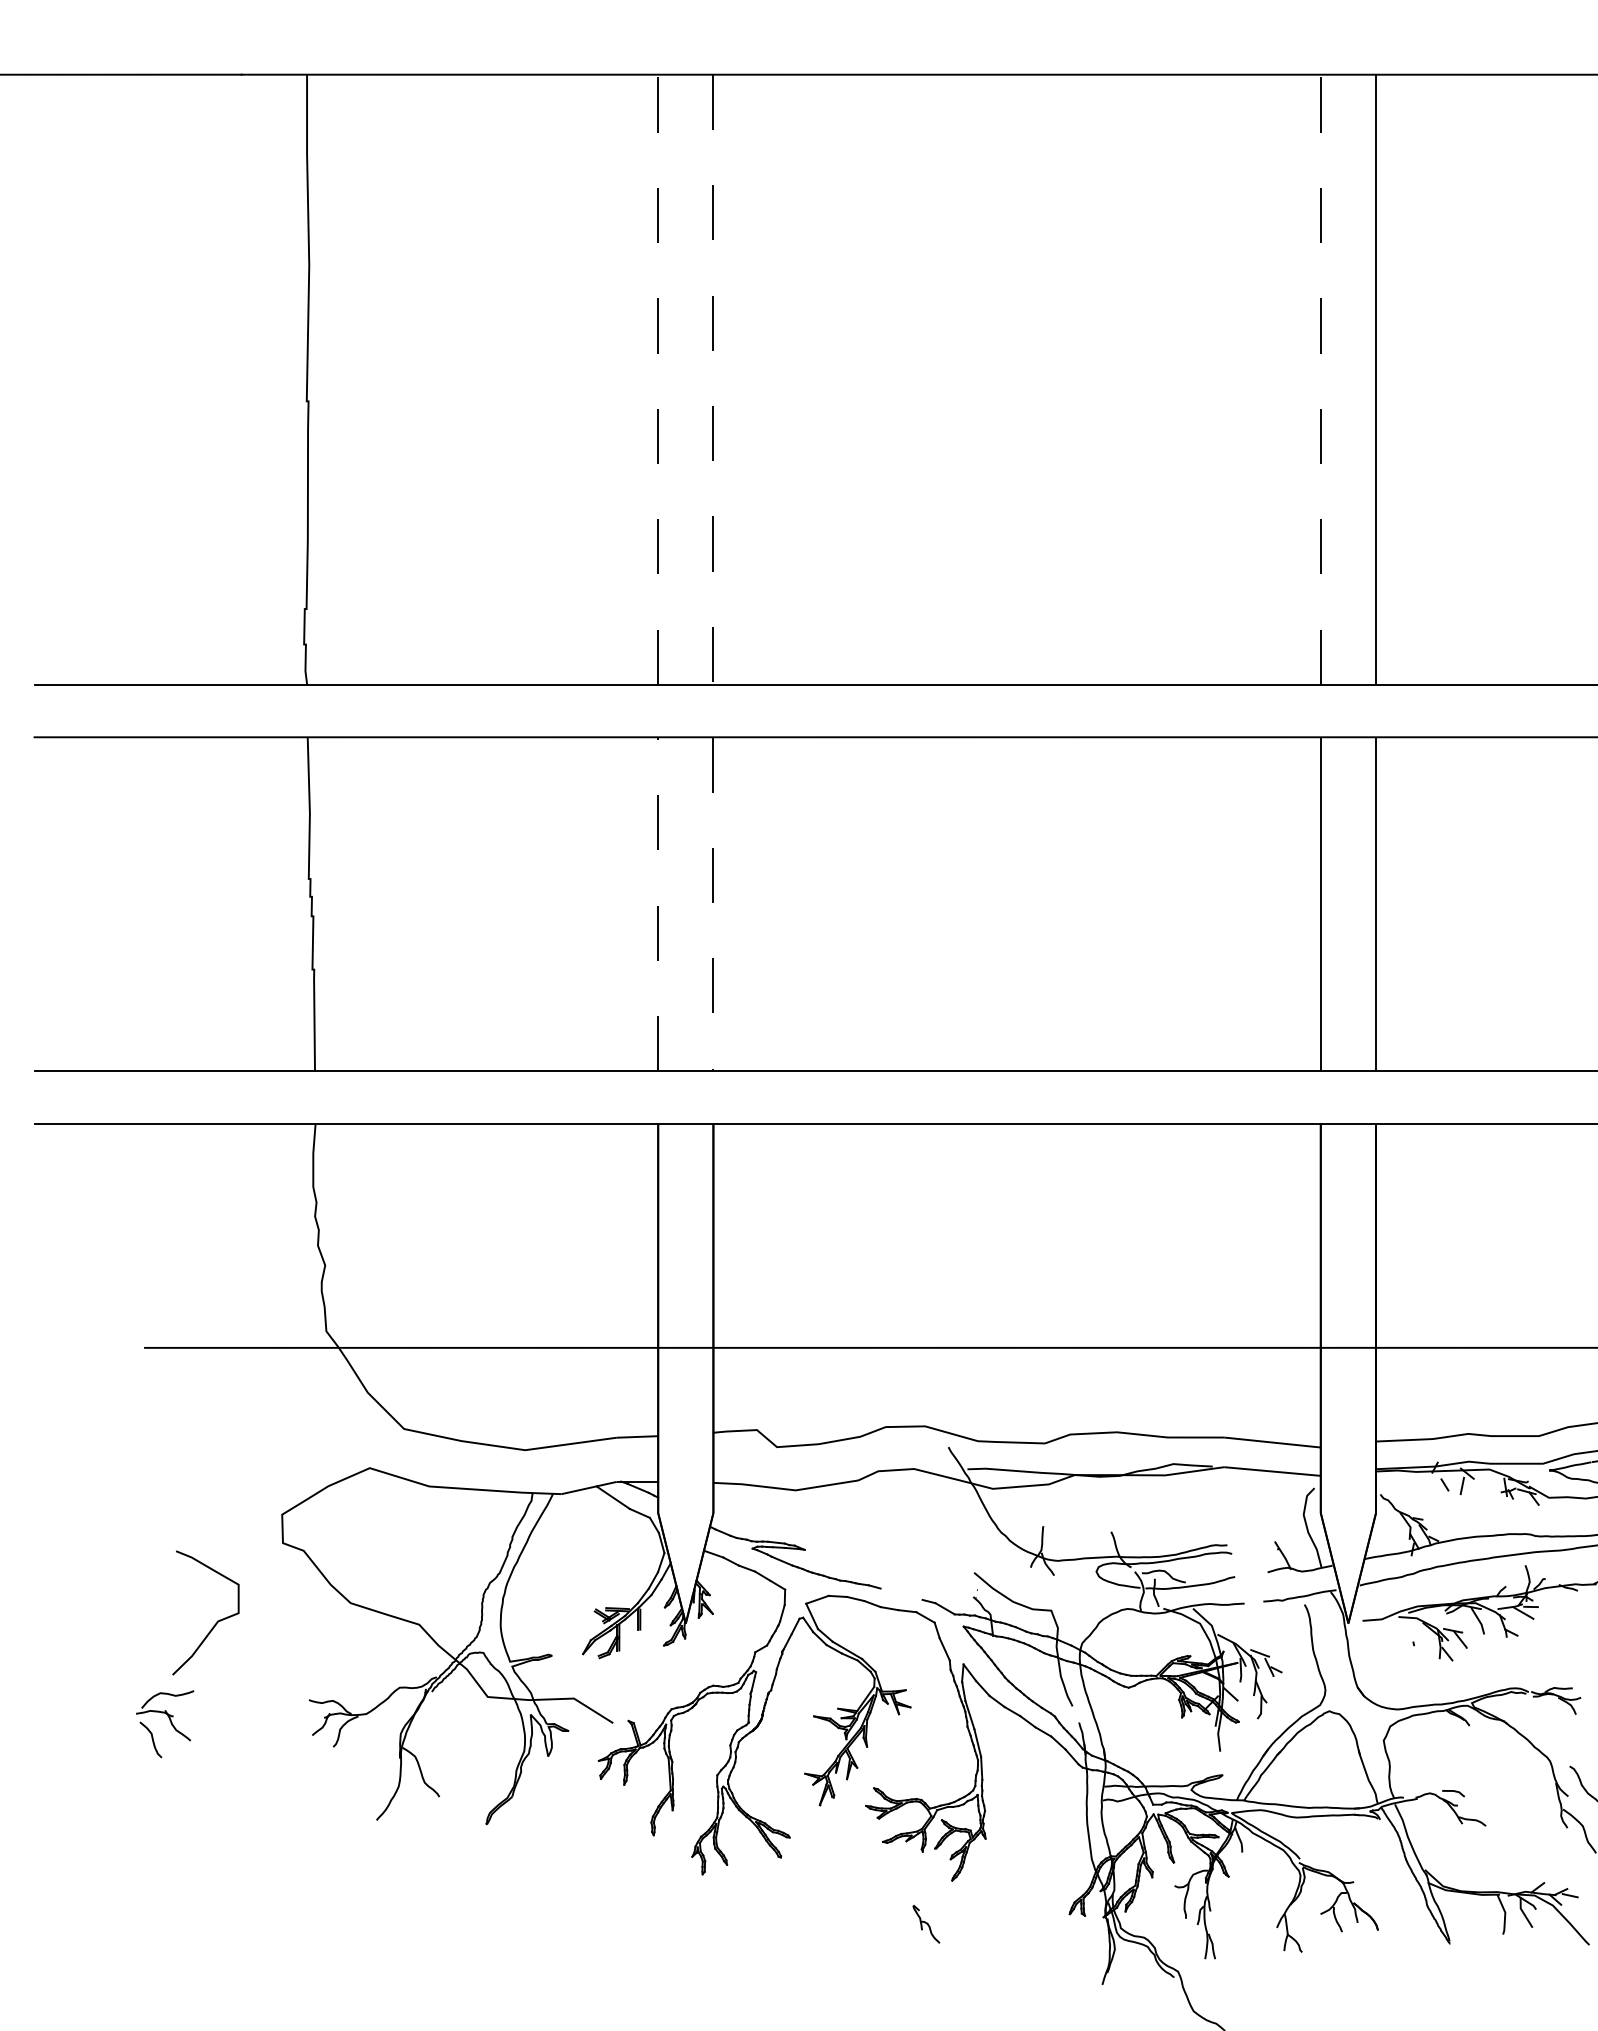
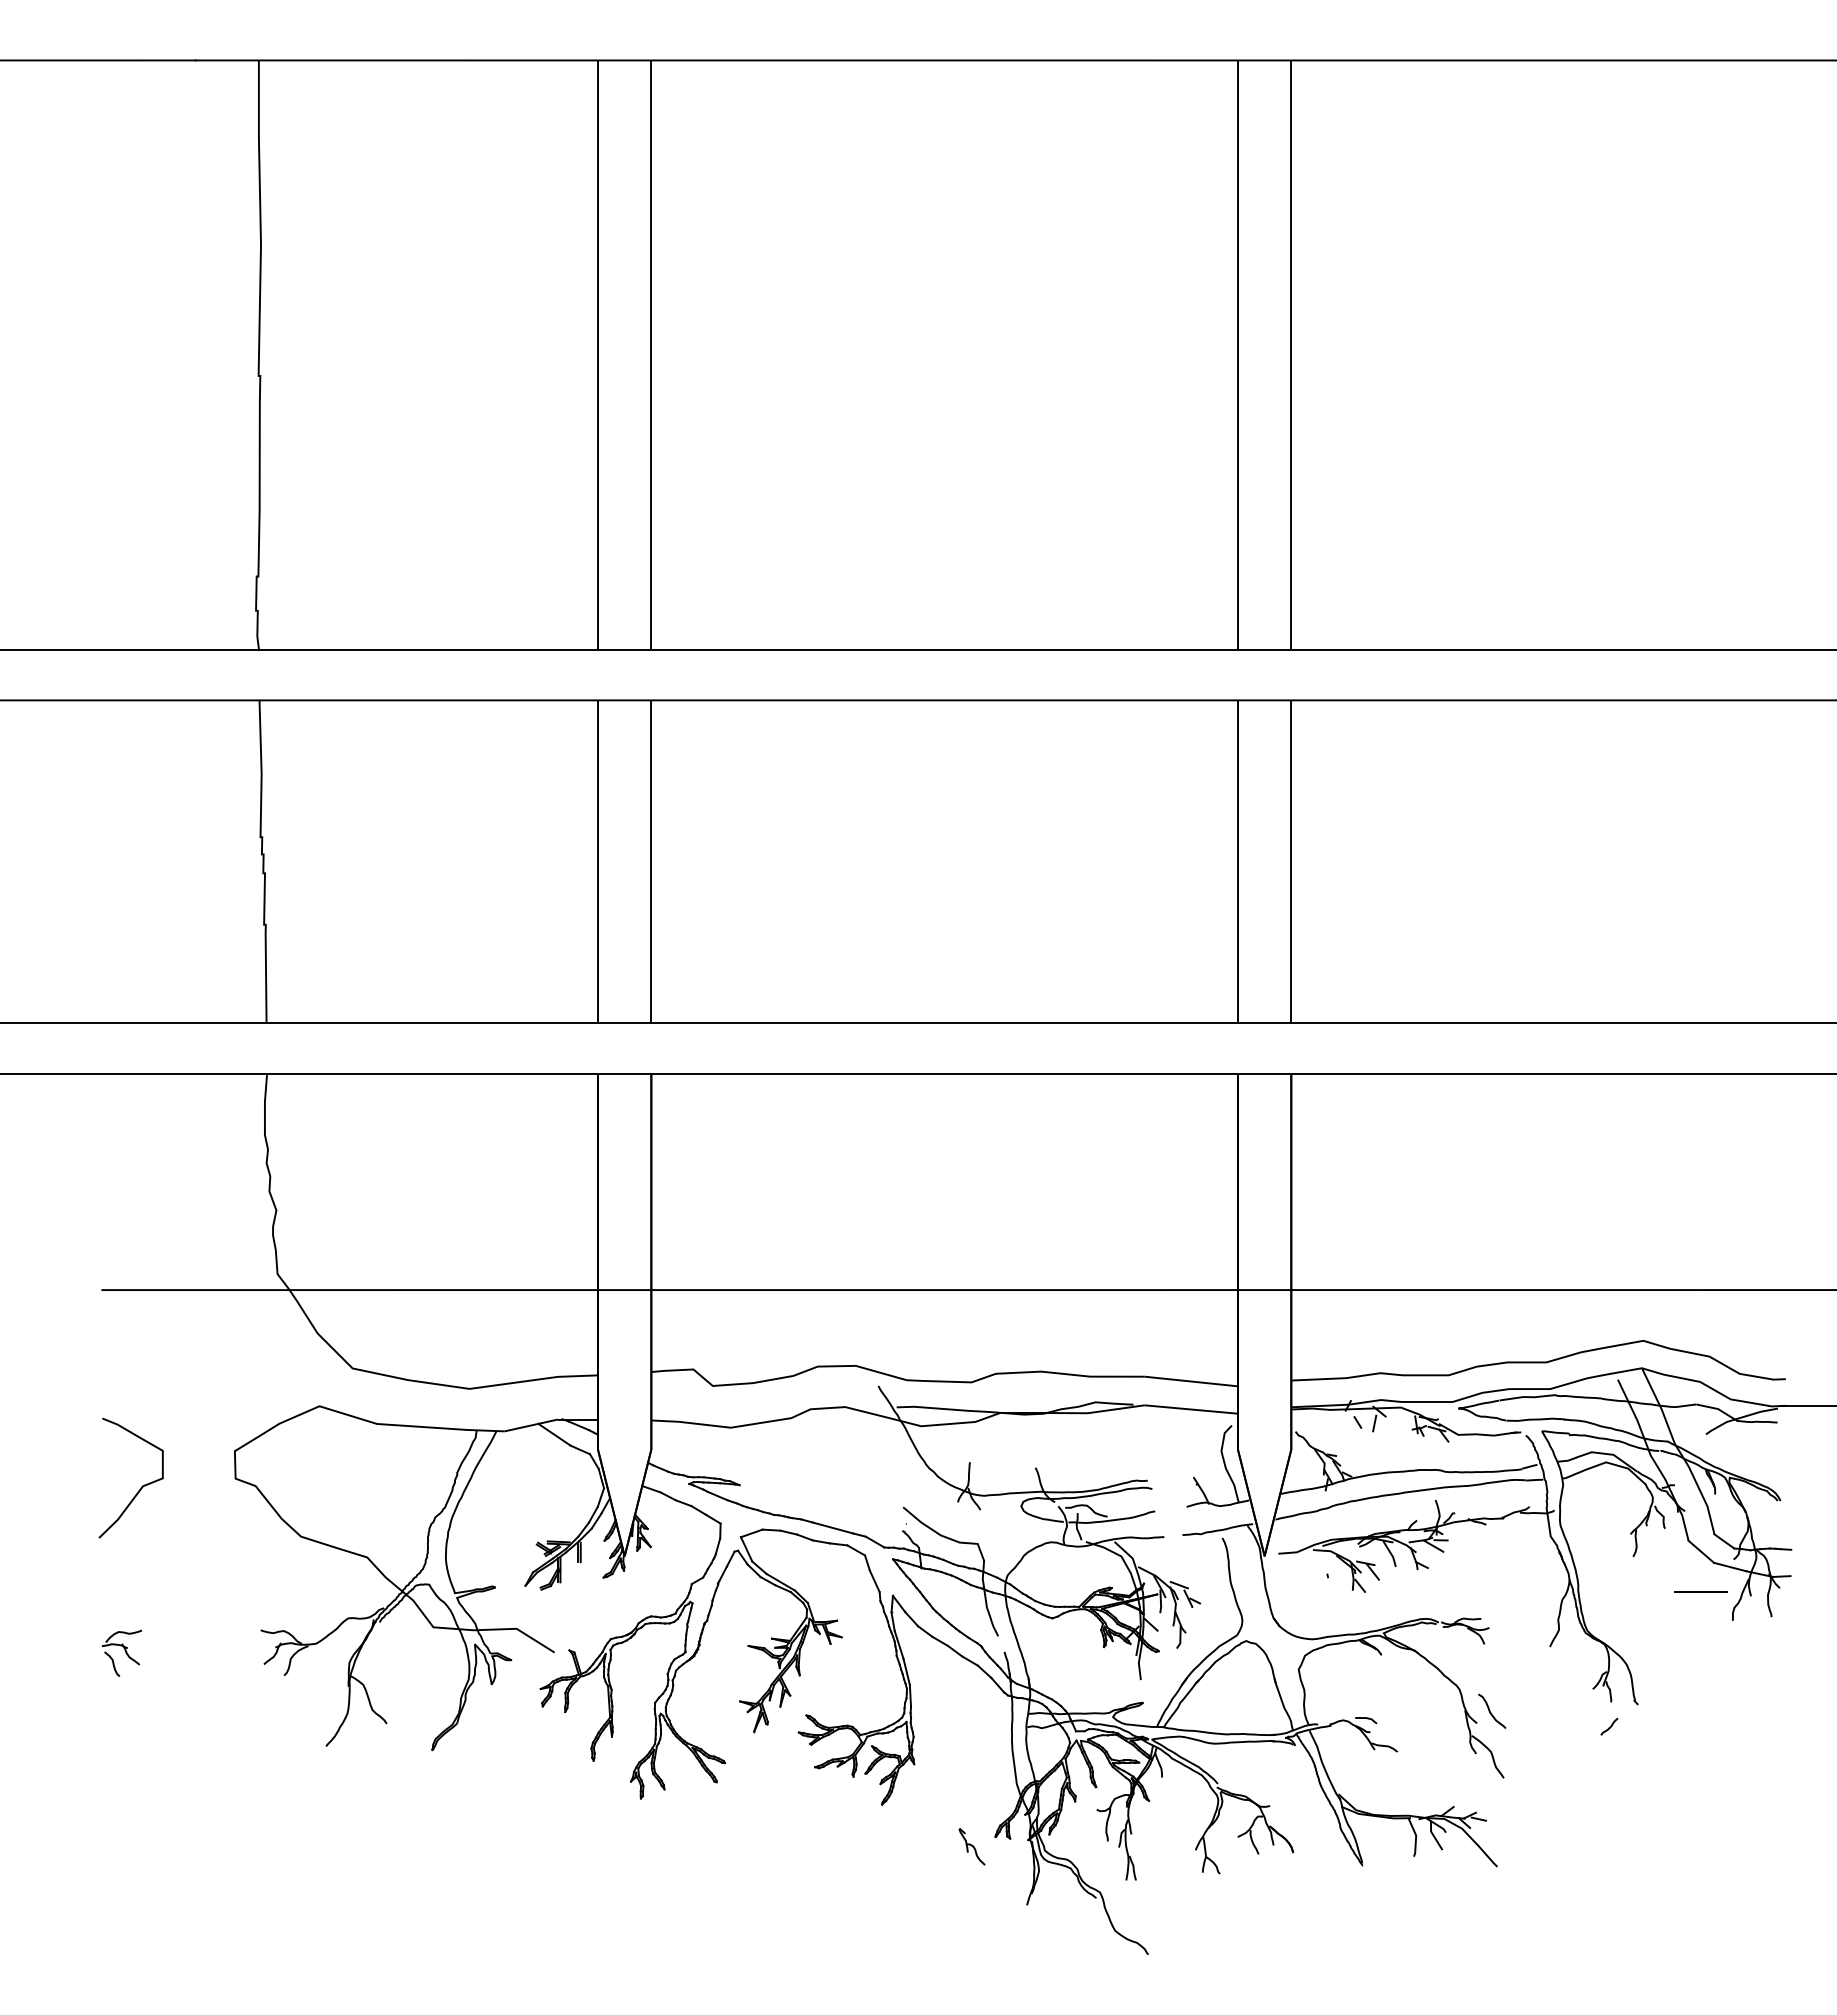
line: (658, 380) -> (598, 355), dashed -> solid
line: (713, 380) -> (651, 355), dashed -> solid
line: (1320, 380) -> (1237, 355), dashed -> solid
line: (658, 904) -> (598, 861), dashed -> solid
line: (713, 905) -> (651, 862), dashed -> solid
line: (900, 1593) -> (832, 1527), added
curve: (215, 1622) -> (140, 1487), moved
part: (165, 1723) -> (122, 1652), size x0.71
part: (925, 1923) -> (971, 1846), moved

